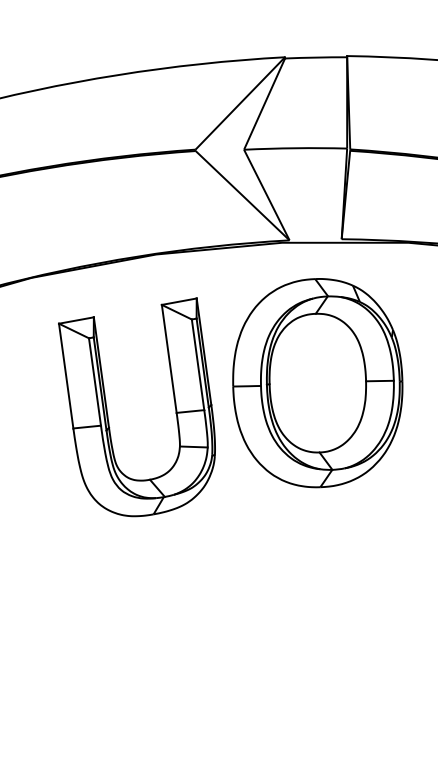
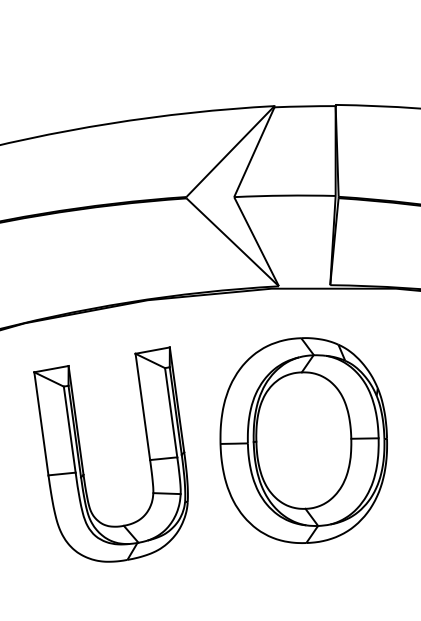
part: (317, 383) -> (303, 440), moved
part: (108, 414) -> (83, 461), moved

